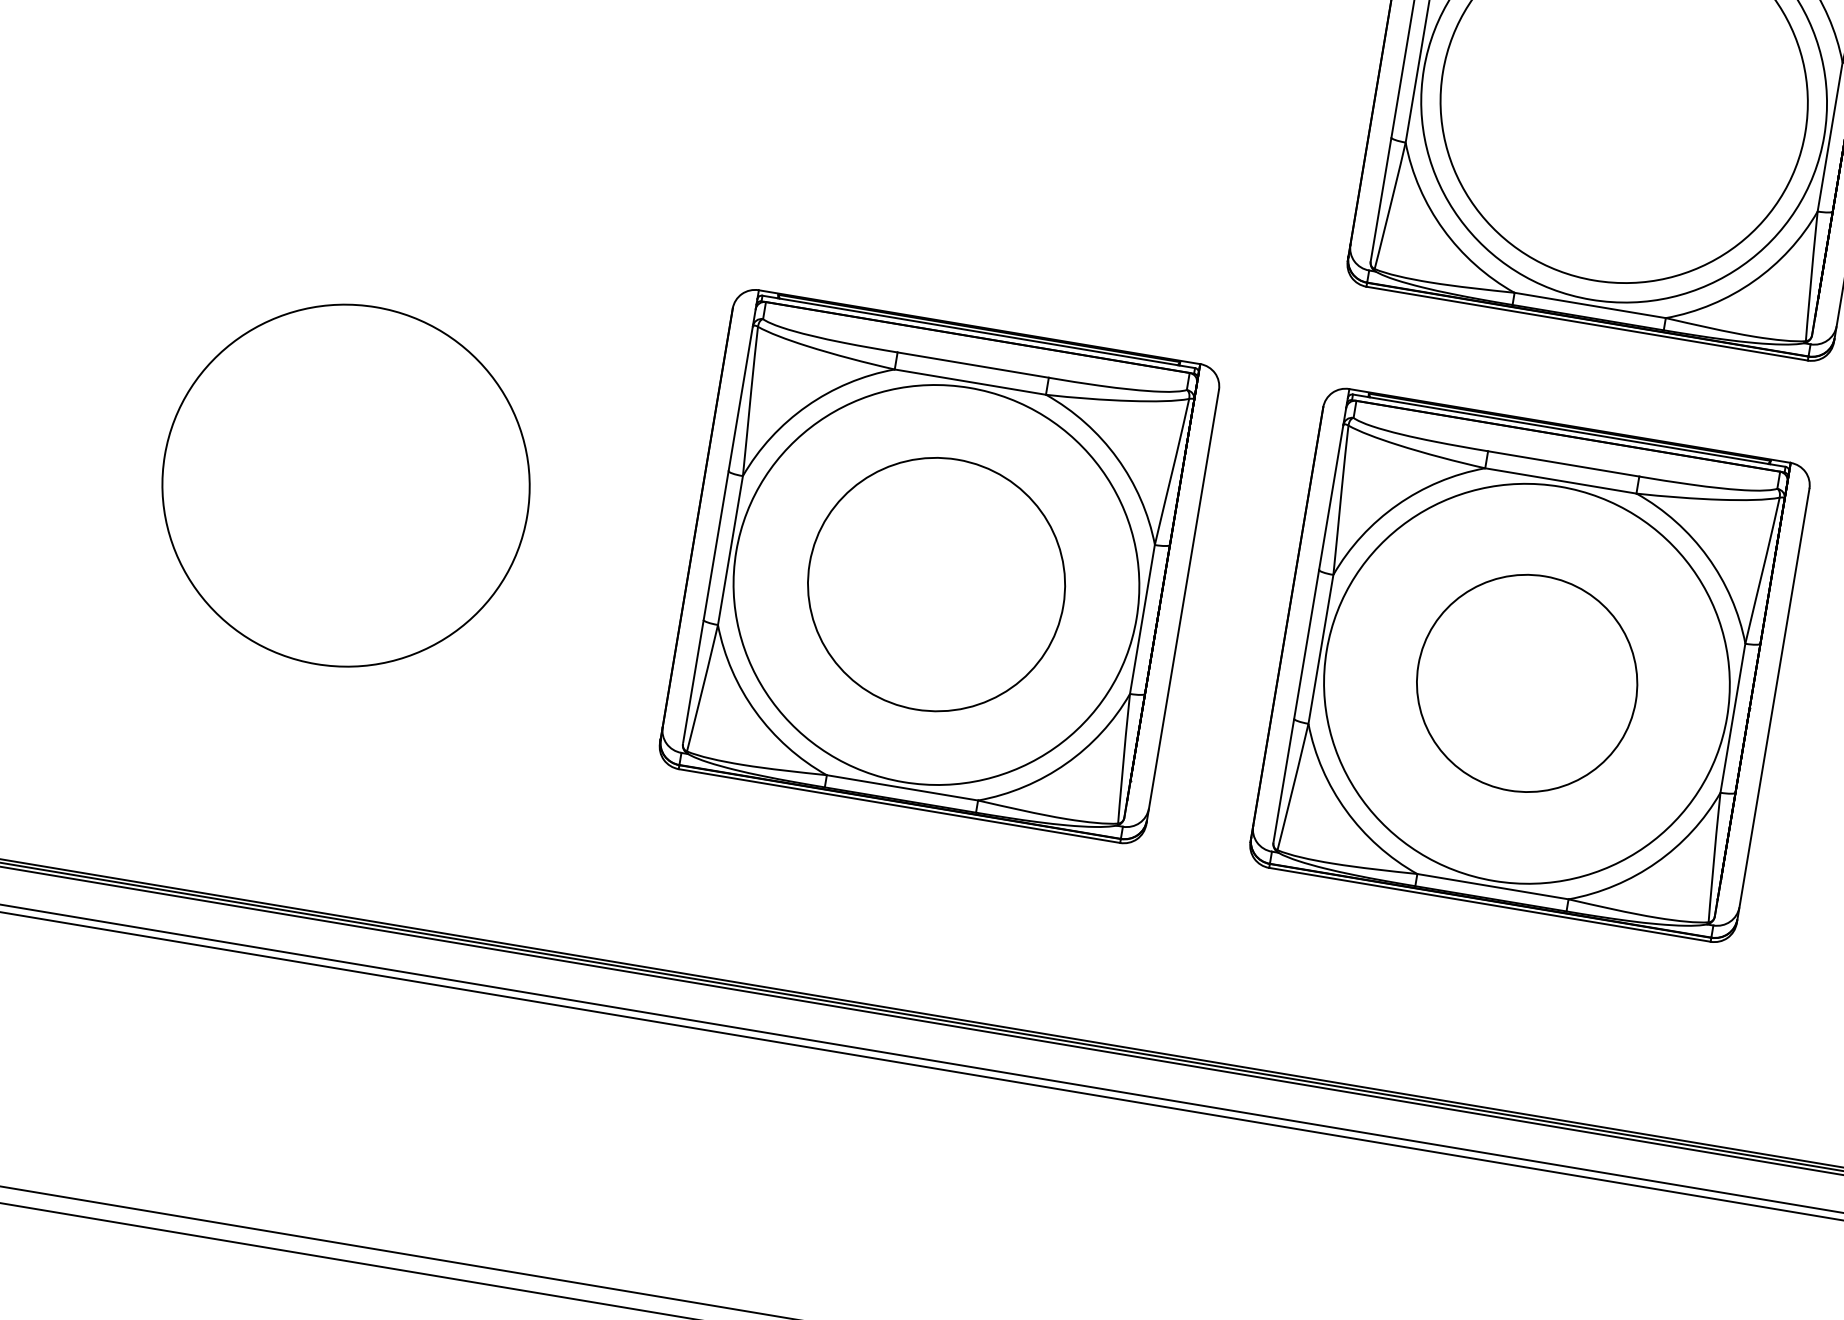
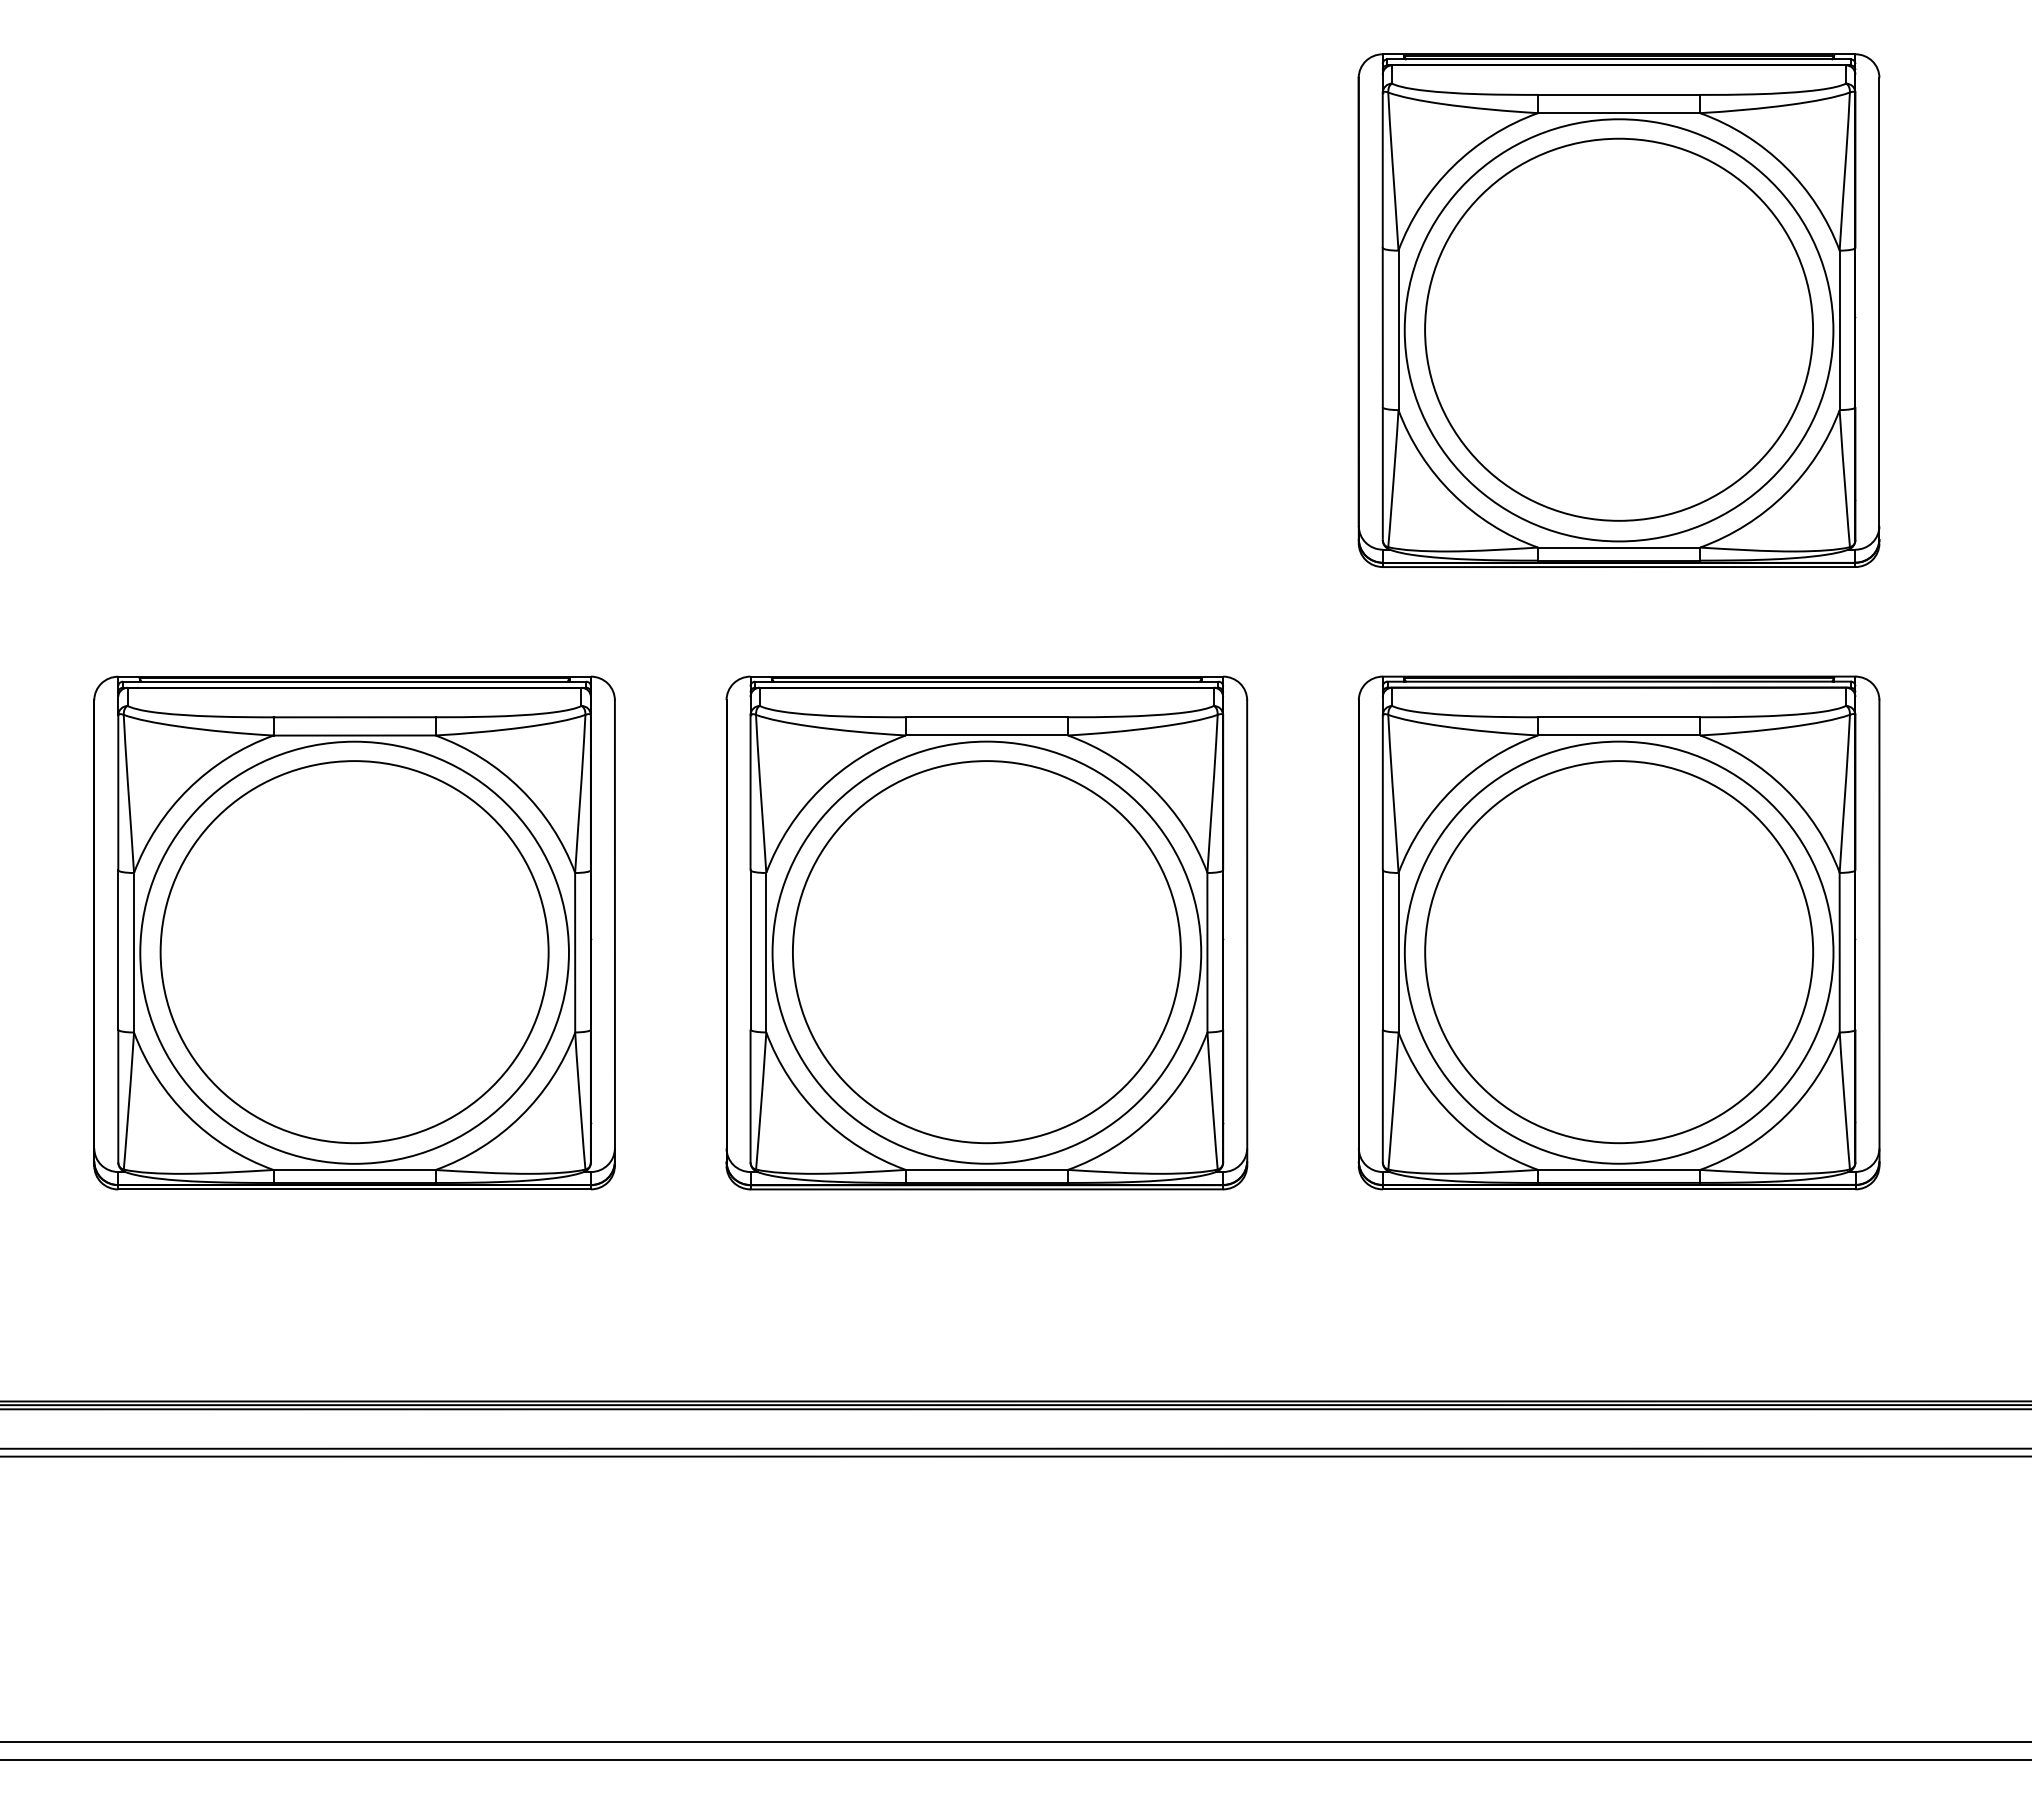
part: (349, 467) -> (354, 932), added
part: (936, 584) -> (986, 952), size x1.43
part: (1527, 683) -> (1619, 952), size x1.67

